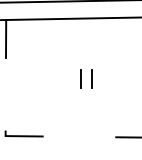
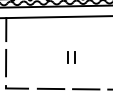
part: (87, 78) -> (71, 57), moved
line: (6, 93) -> (6, 62), added
line: (79, 136) -> (50, 88), added

